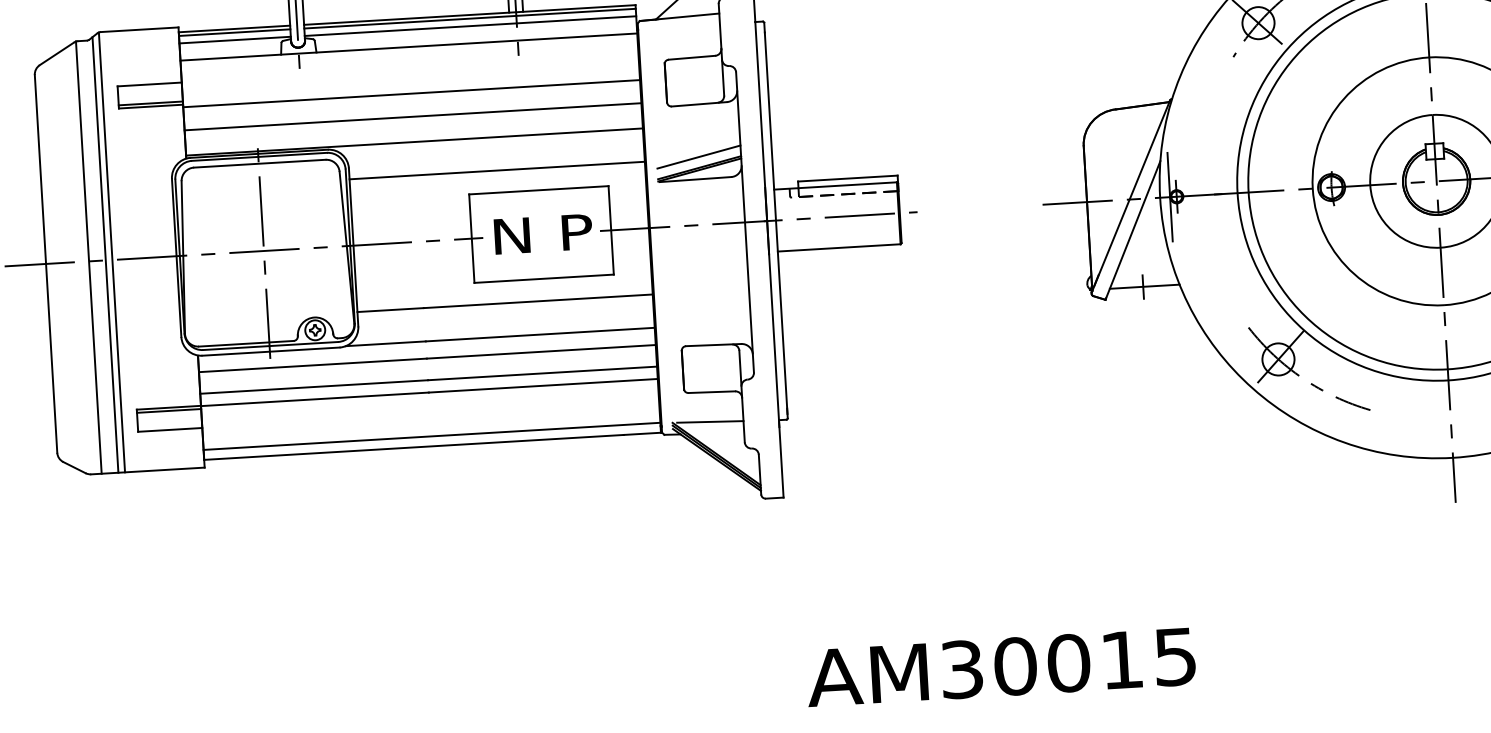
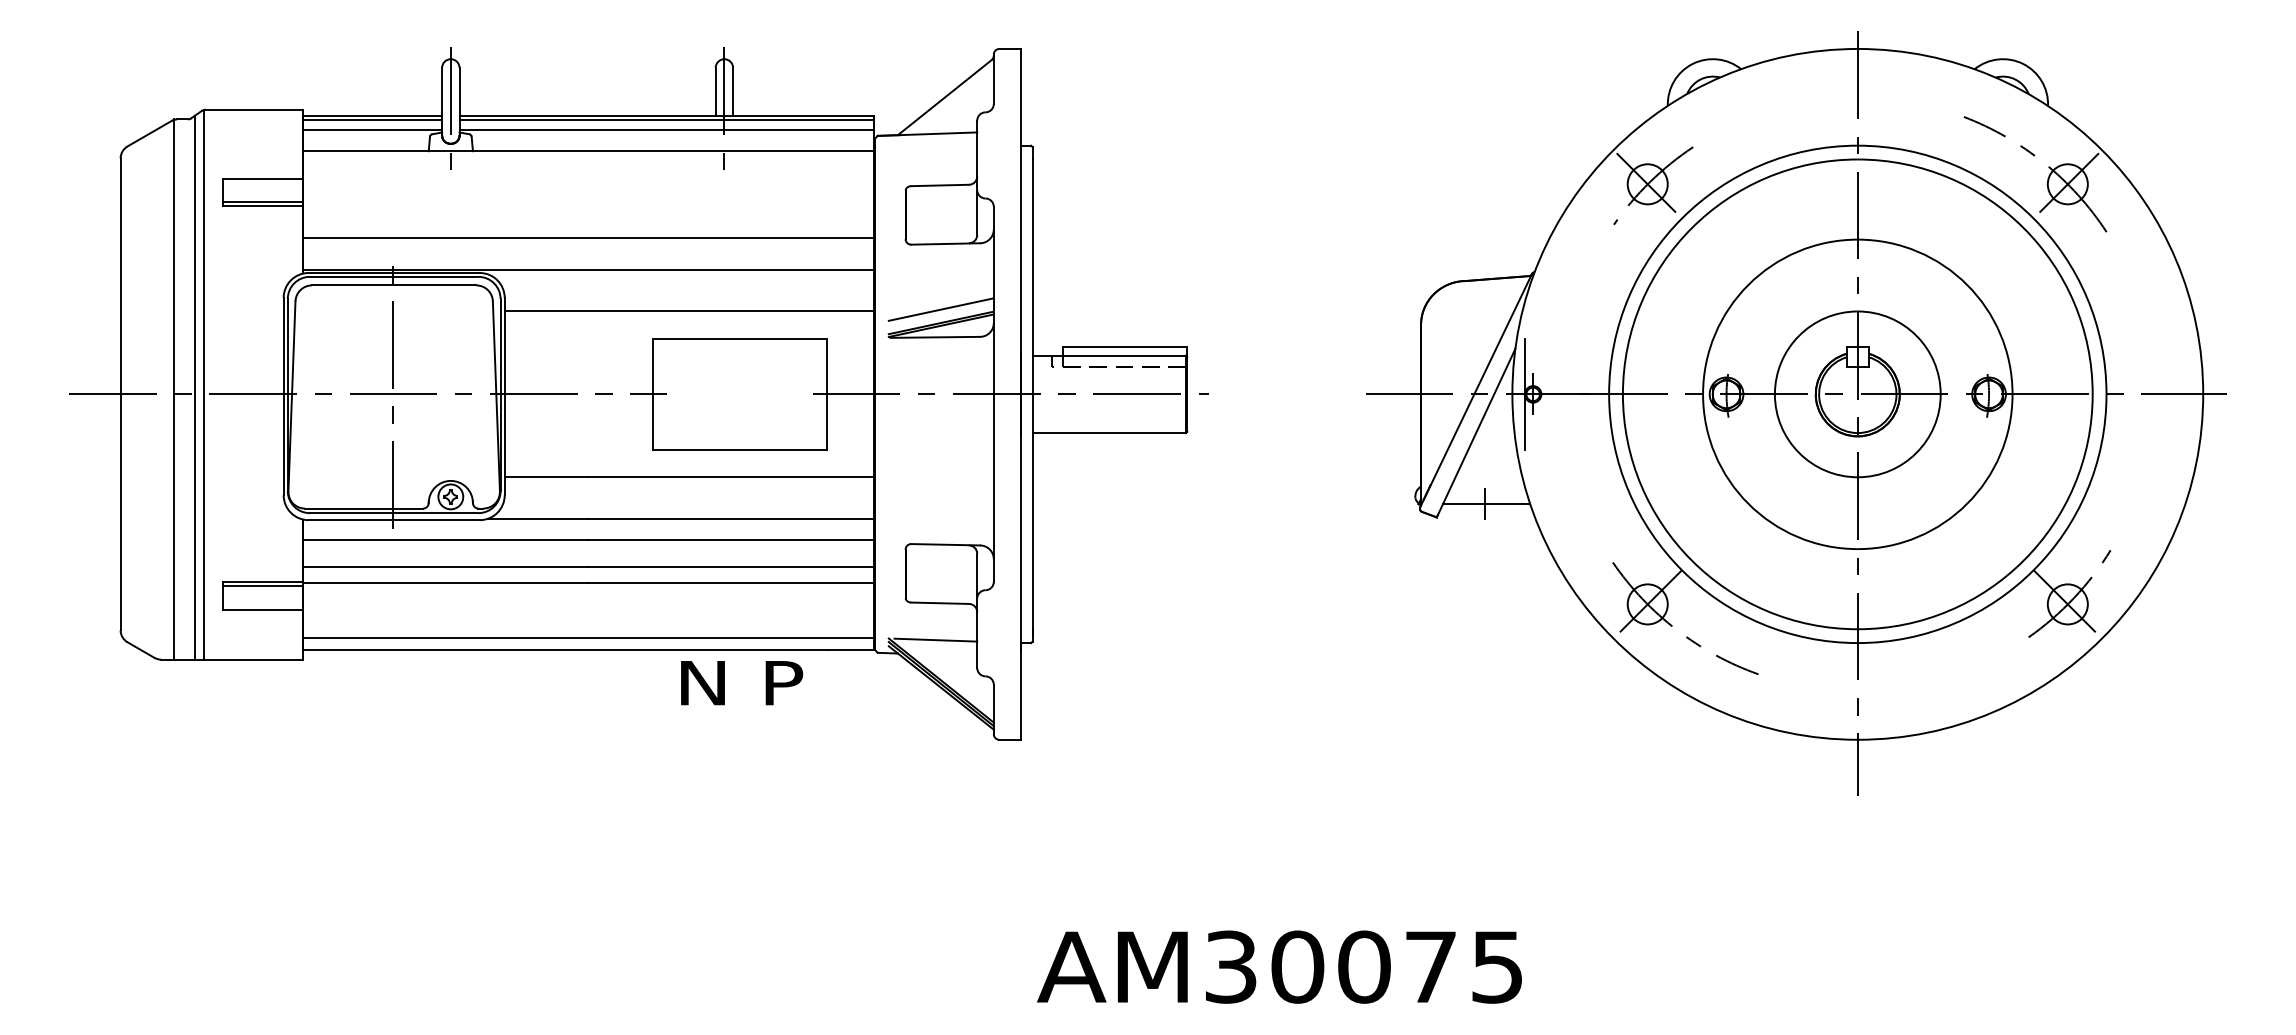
line: (411, 93) -> (588, 209), removed
text: (543, 234) -> (742, 683), moved
text: (1121, 659) -> (1430, 966), AM30015 -> AM30075

